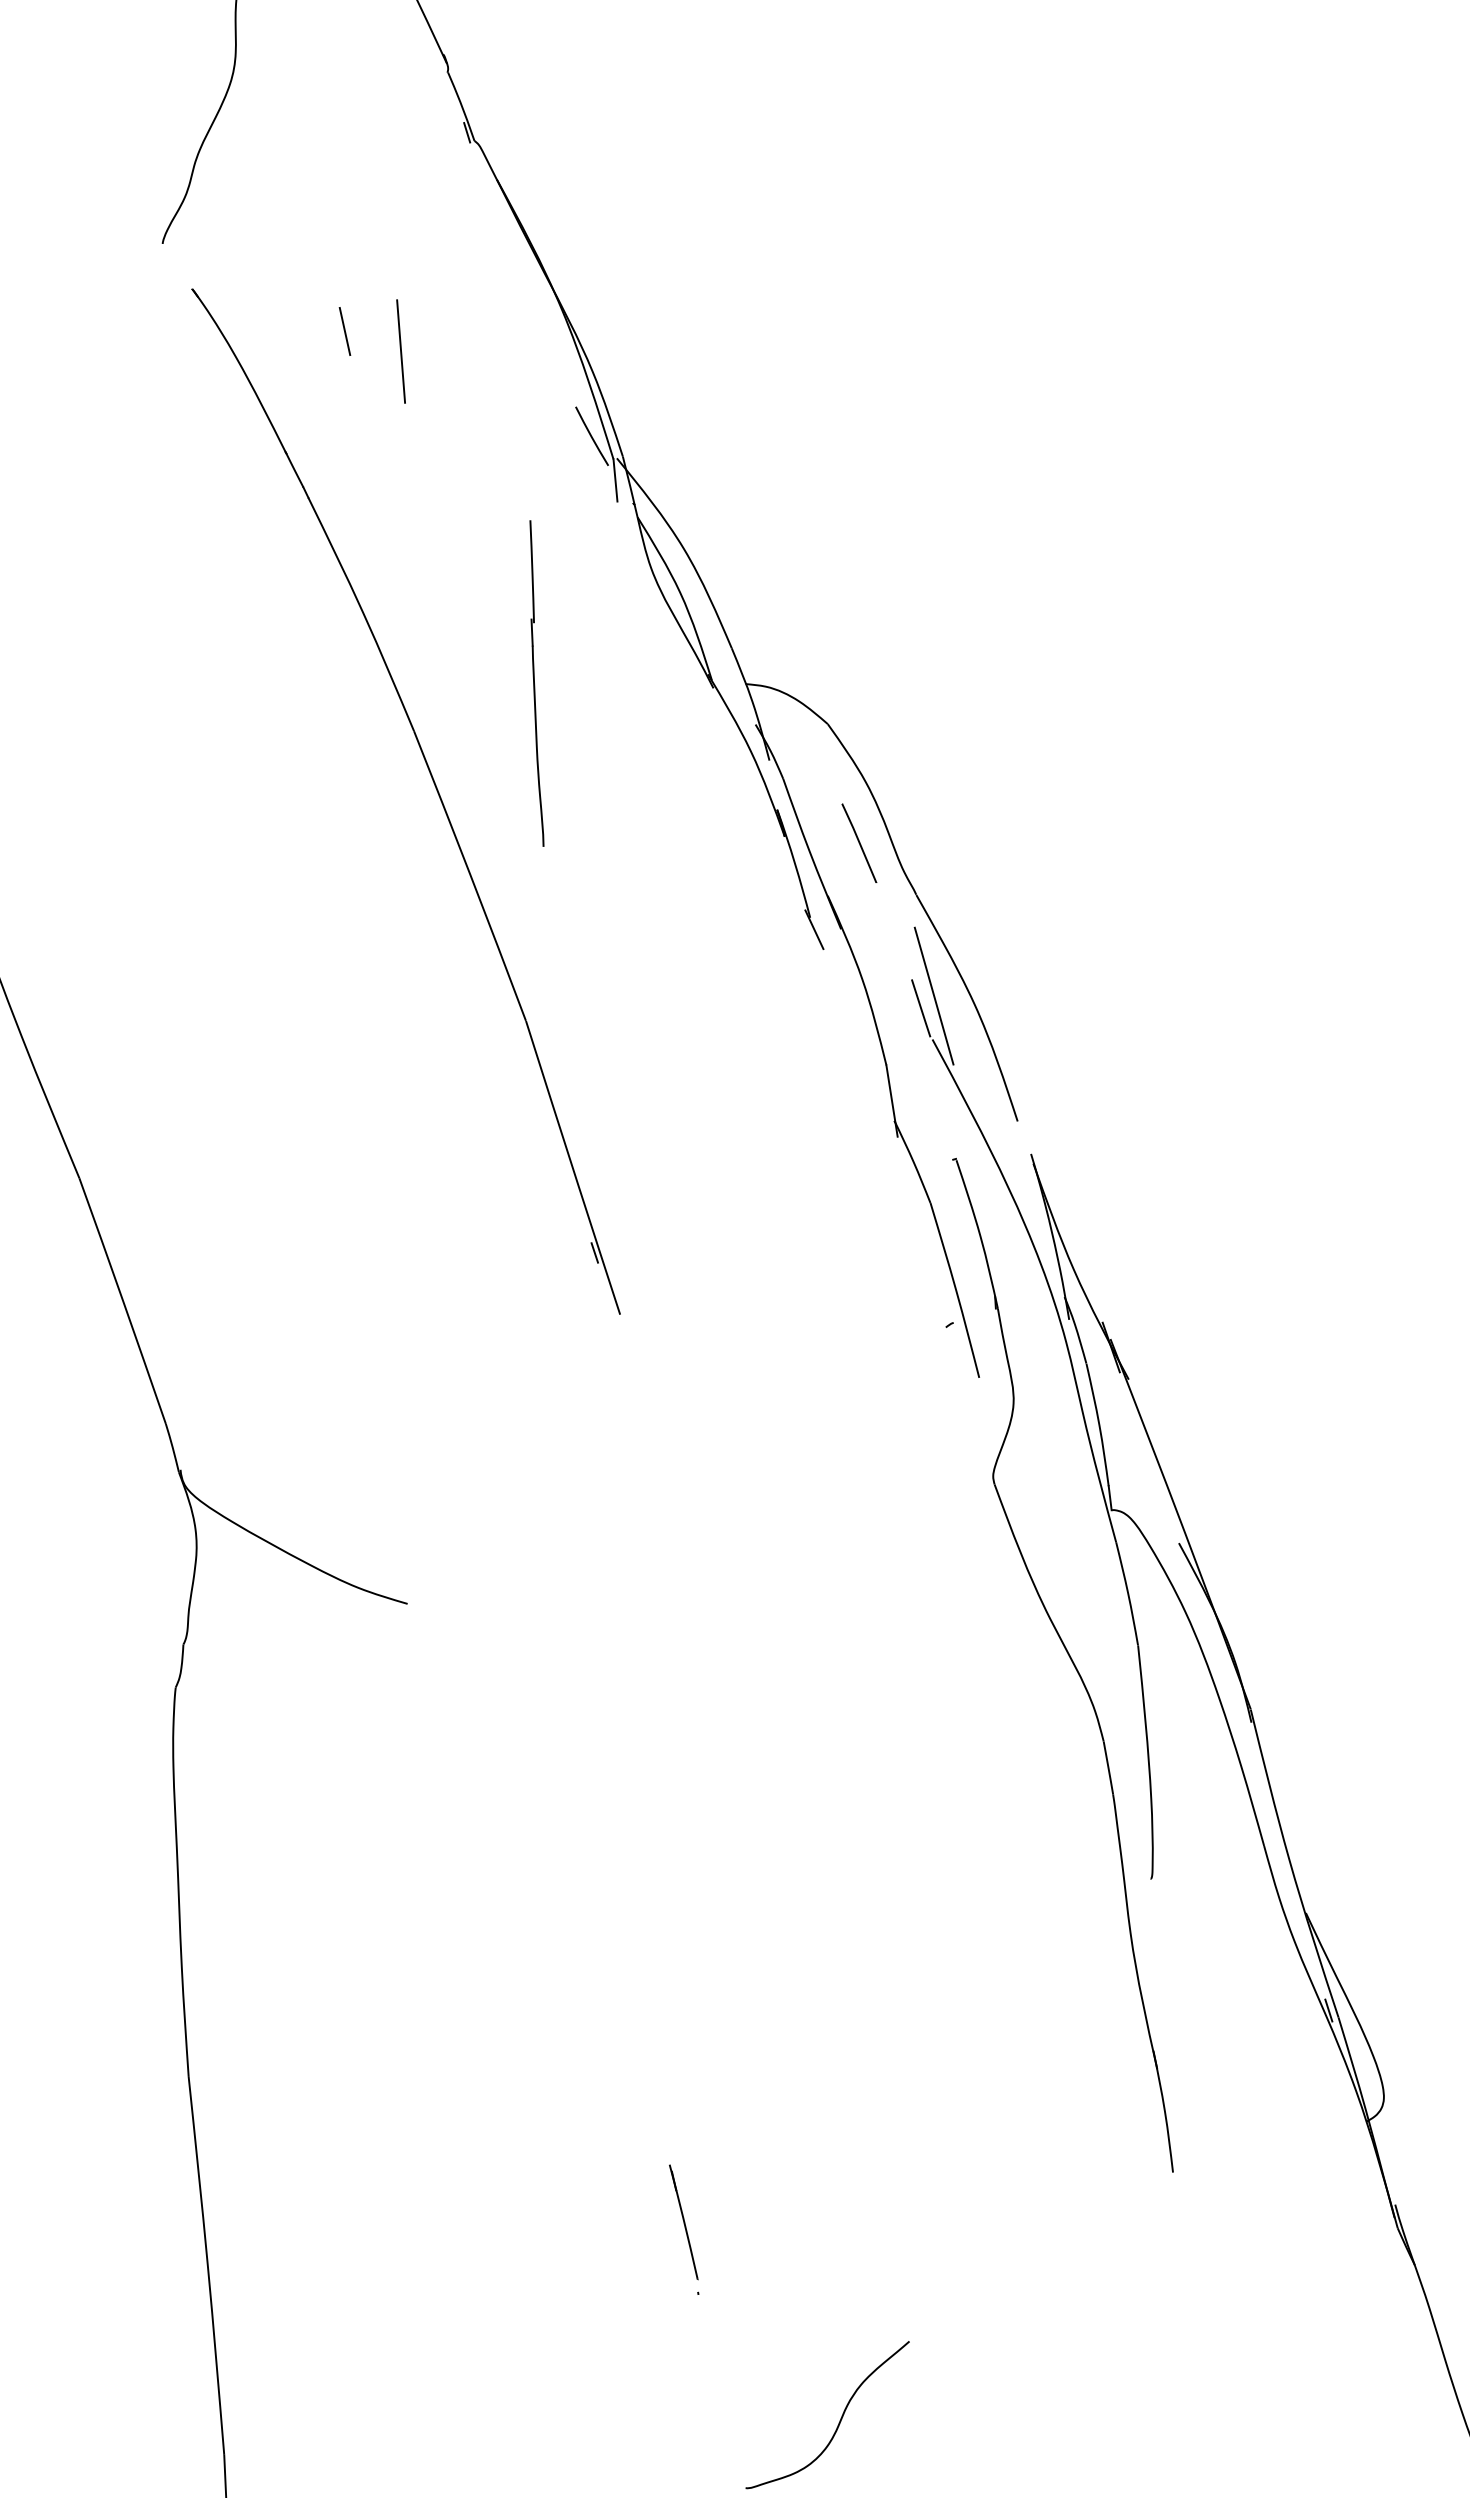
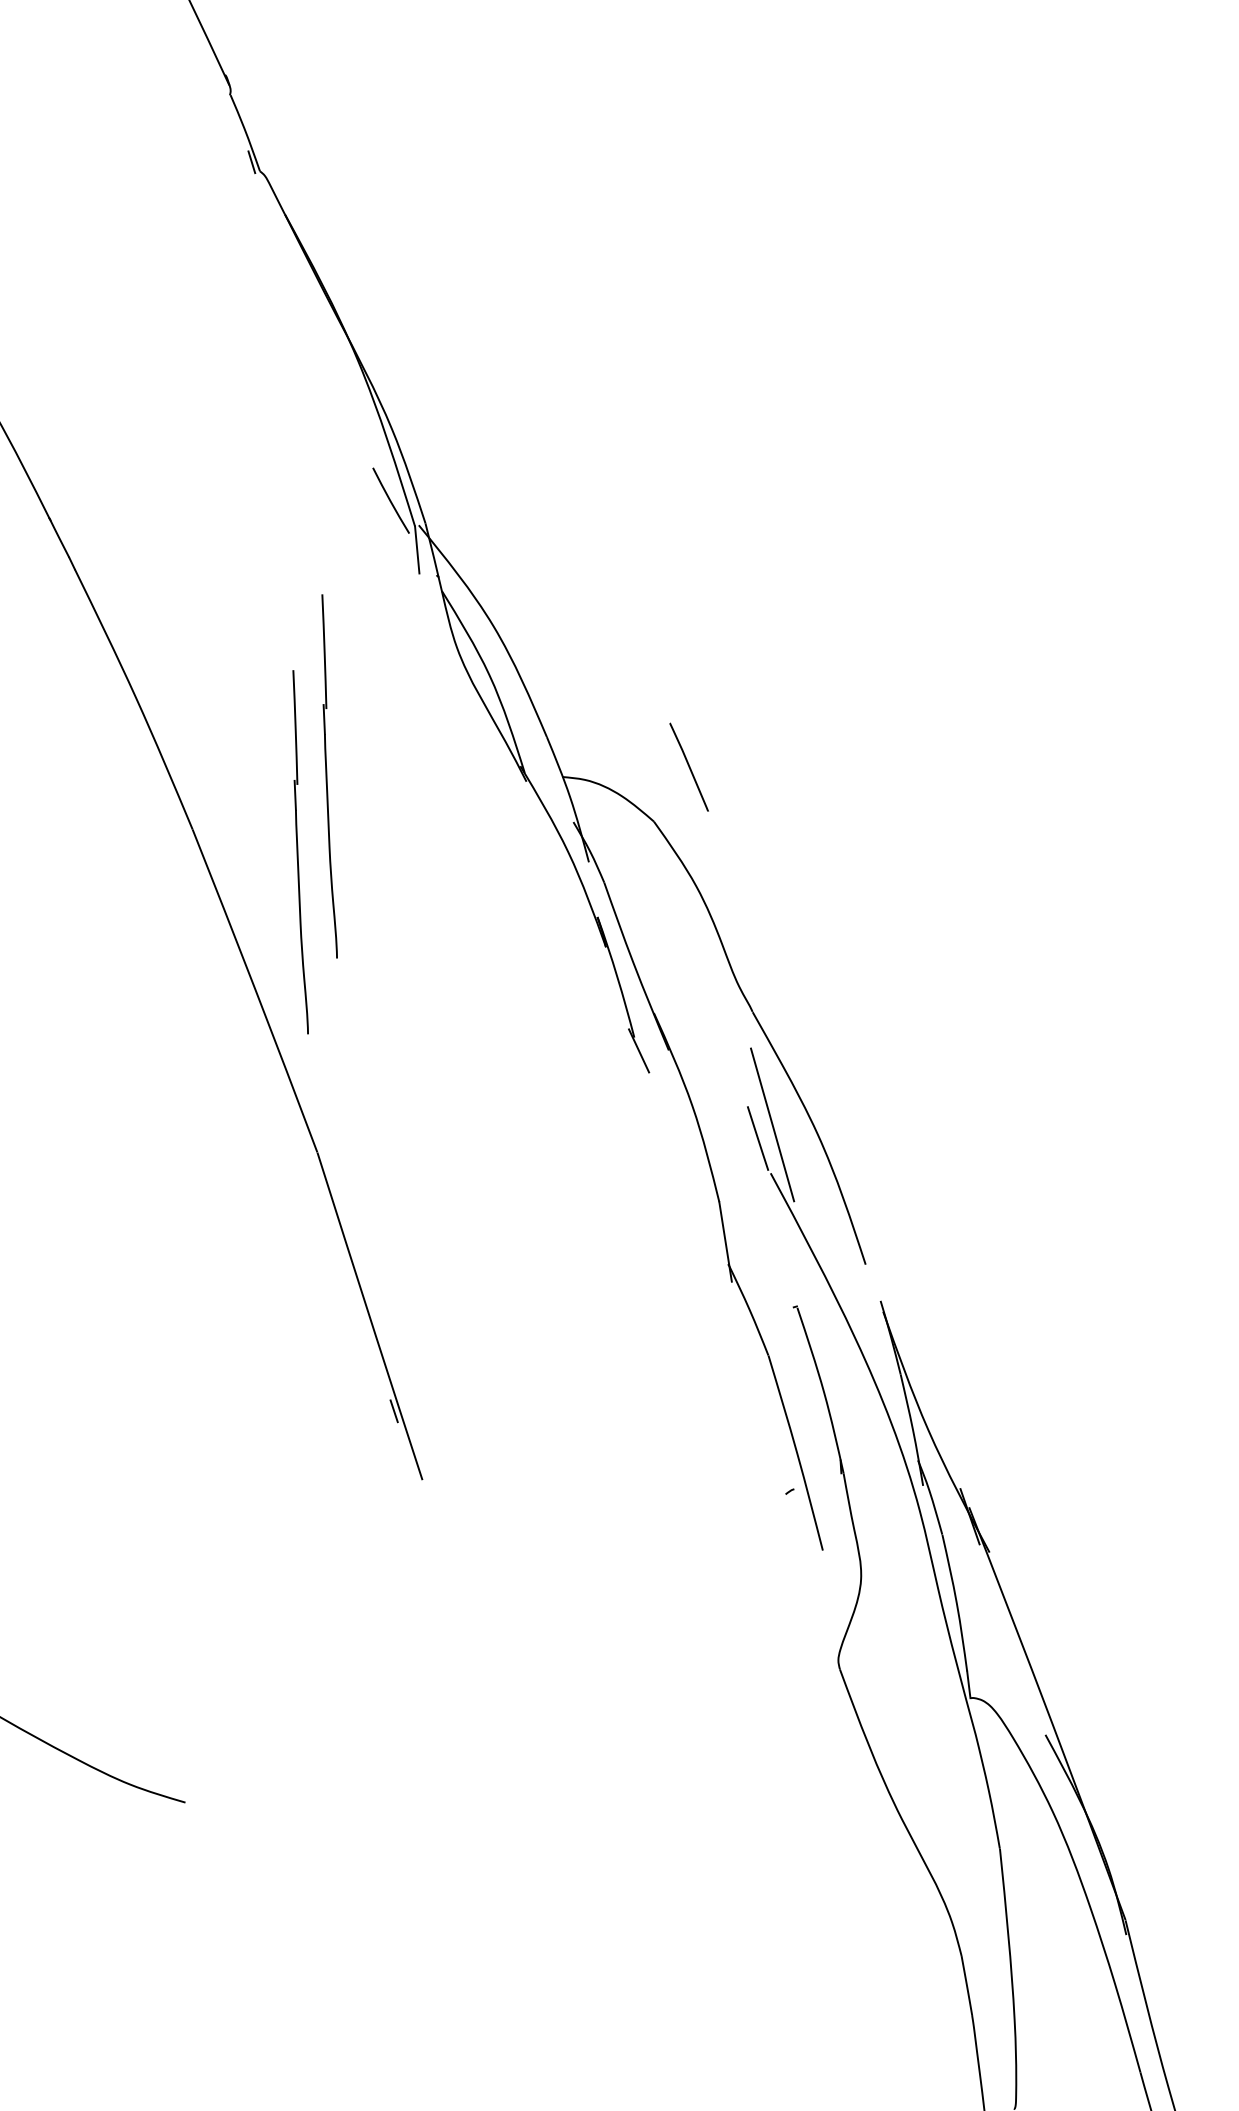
line: (344, 331) -> (115, 383), removed
line: (401, 351) -> (178, 406), removed
part: (510, 751) -> (300, 852), added
line: (859, 842) -> (689, 766), moved

